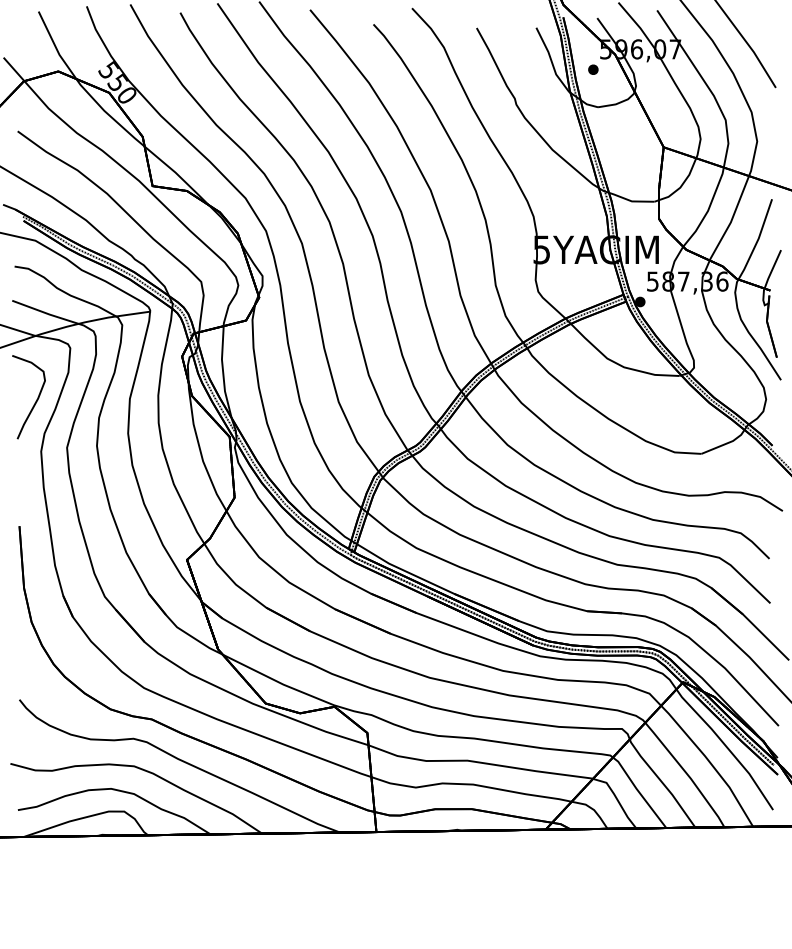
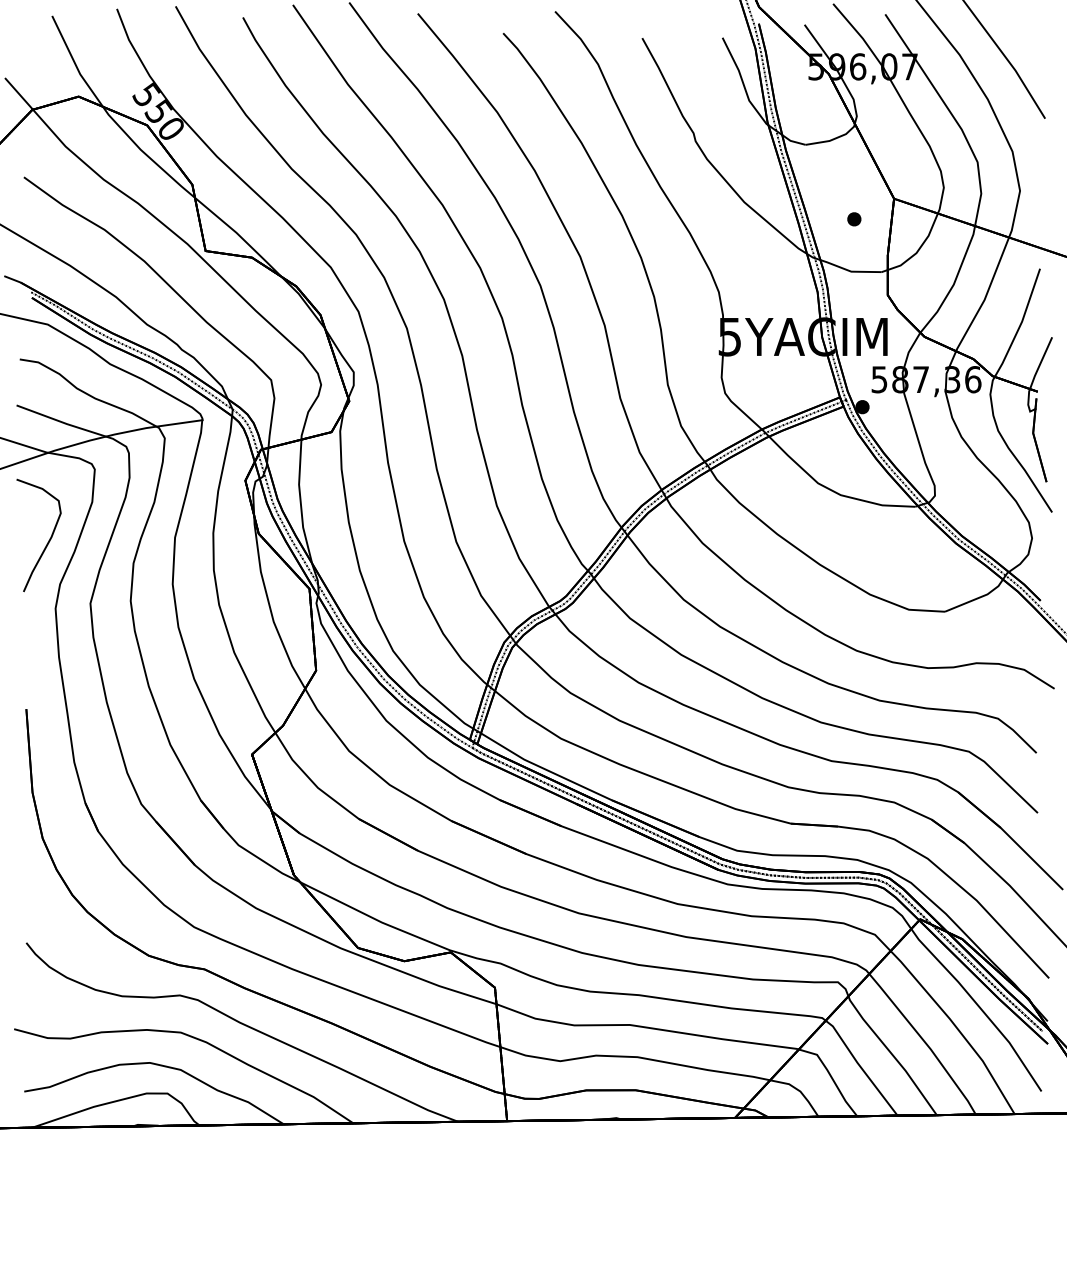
part: (593, 69) -> (854, 219), moved

